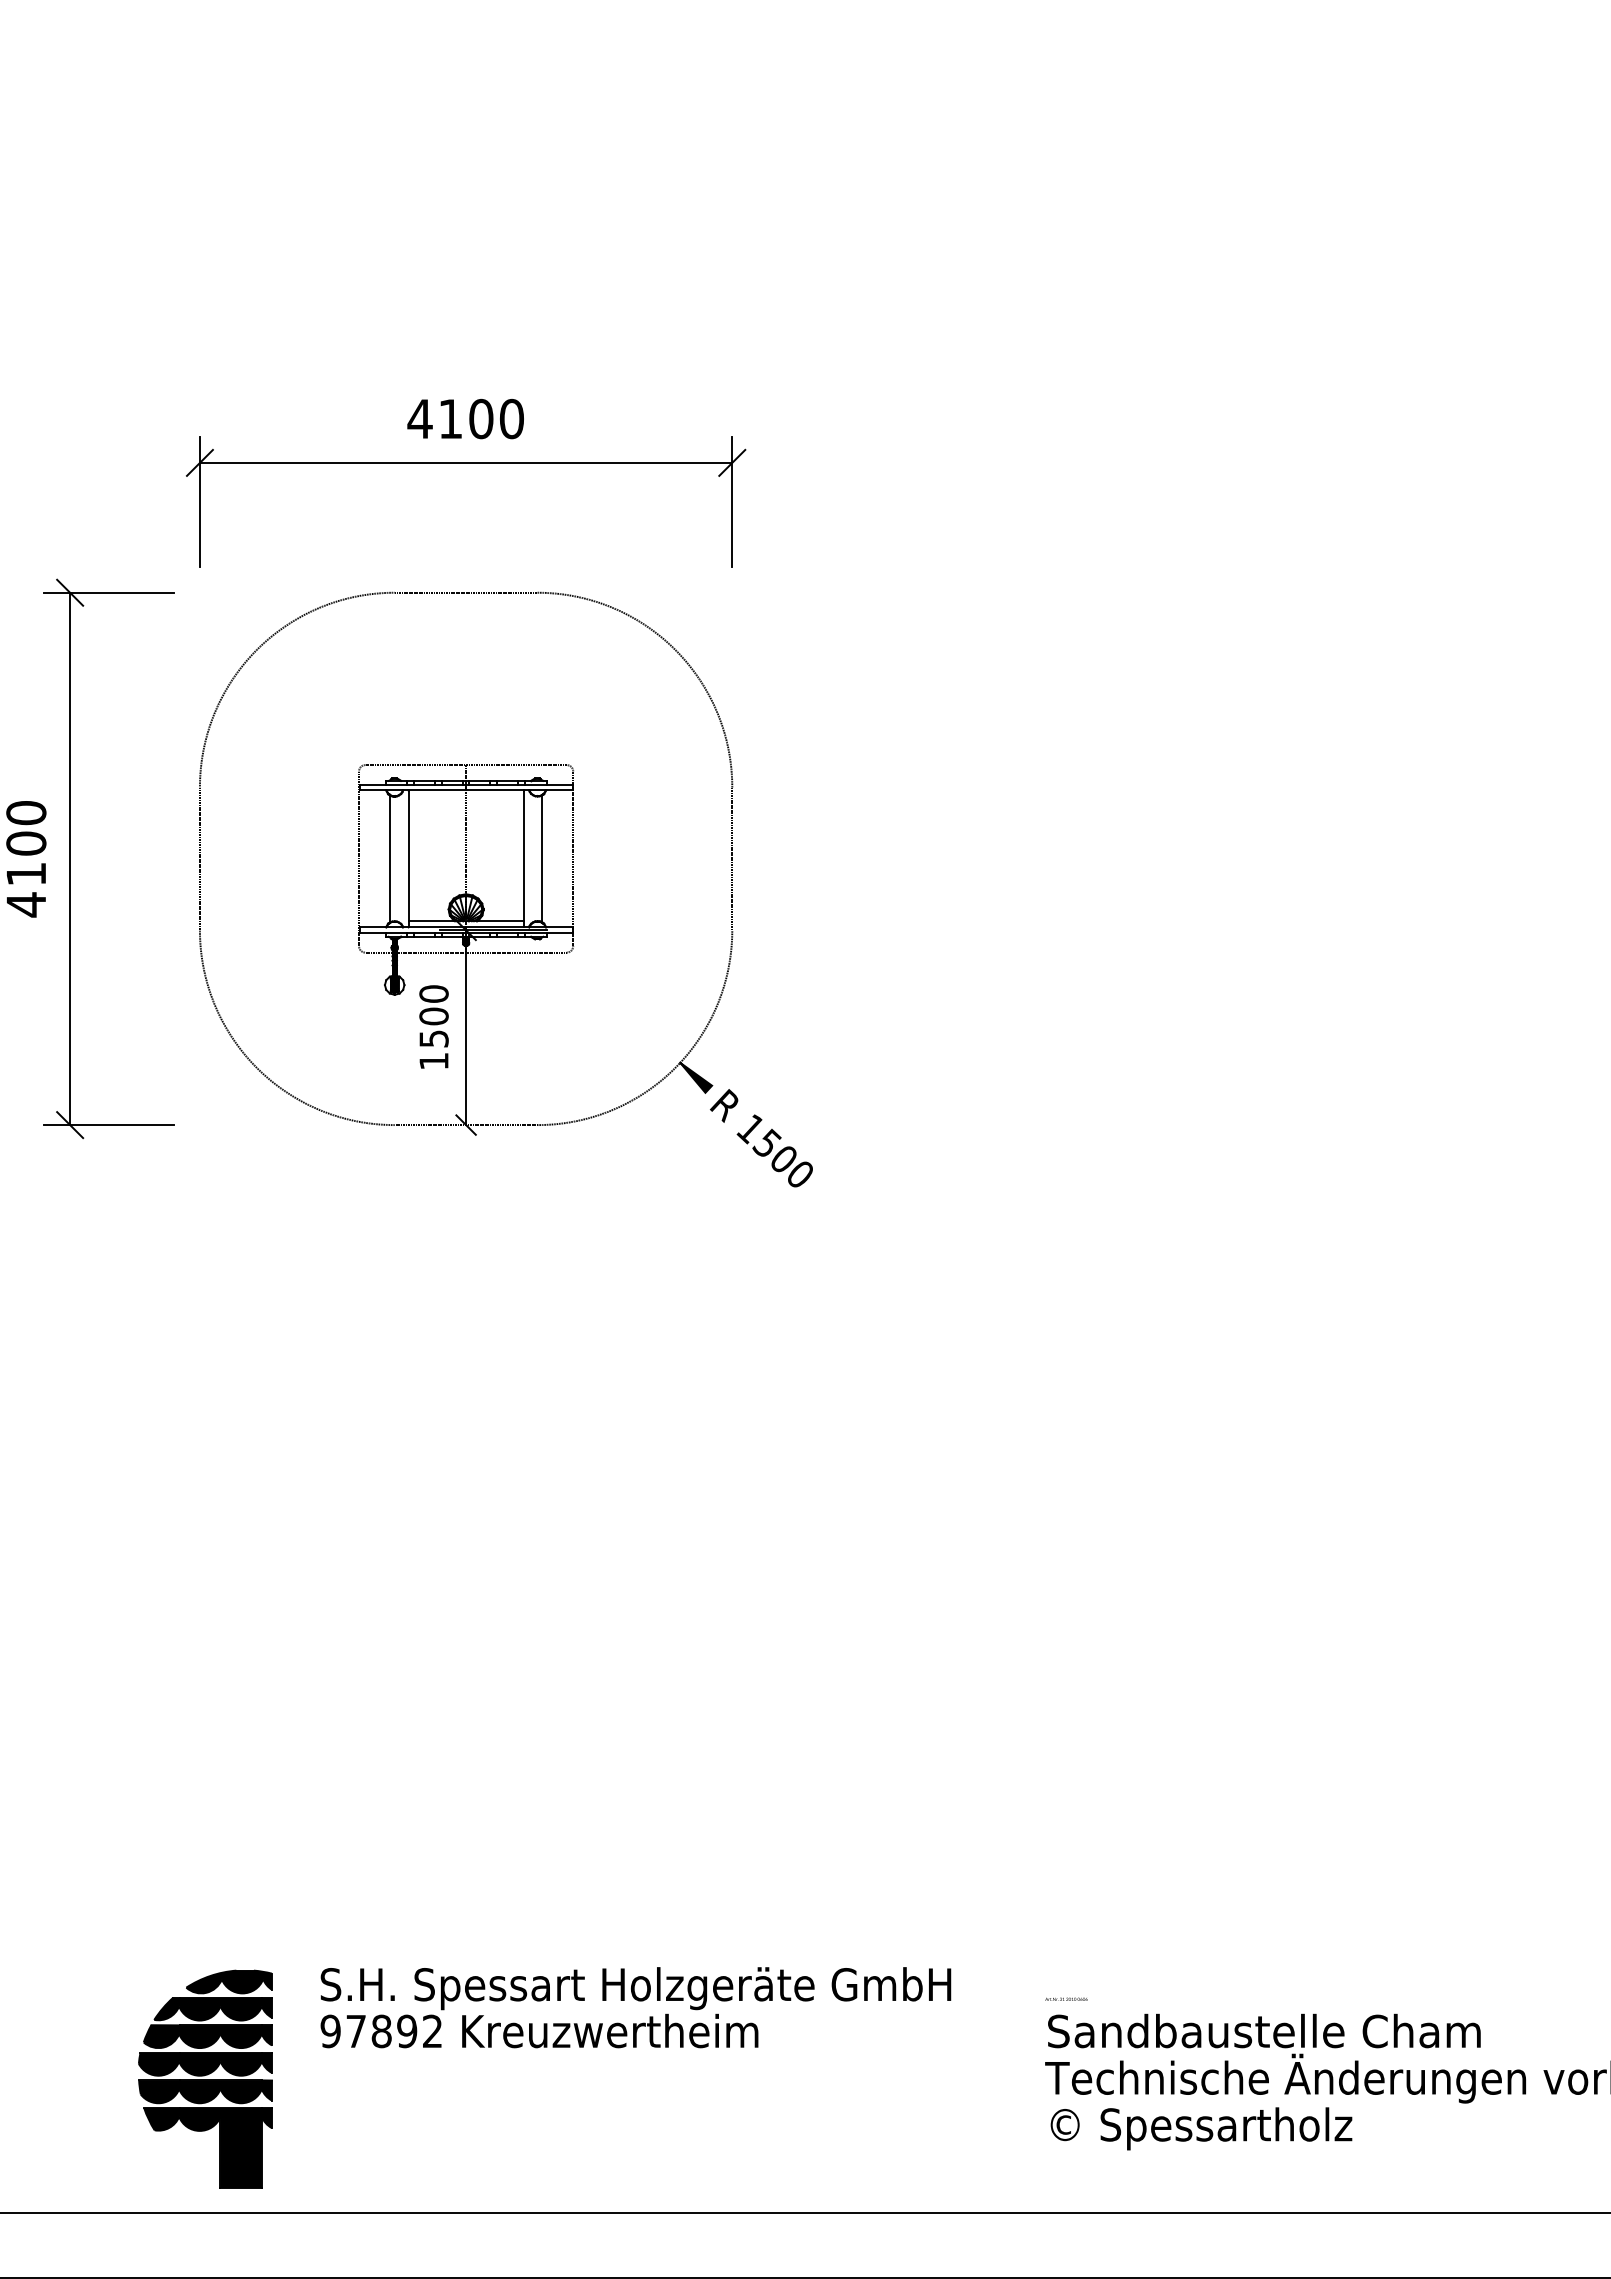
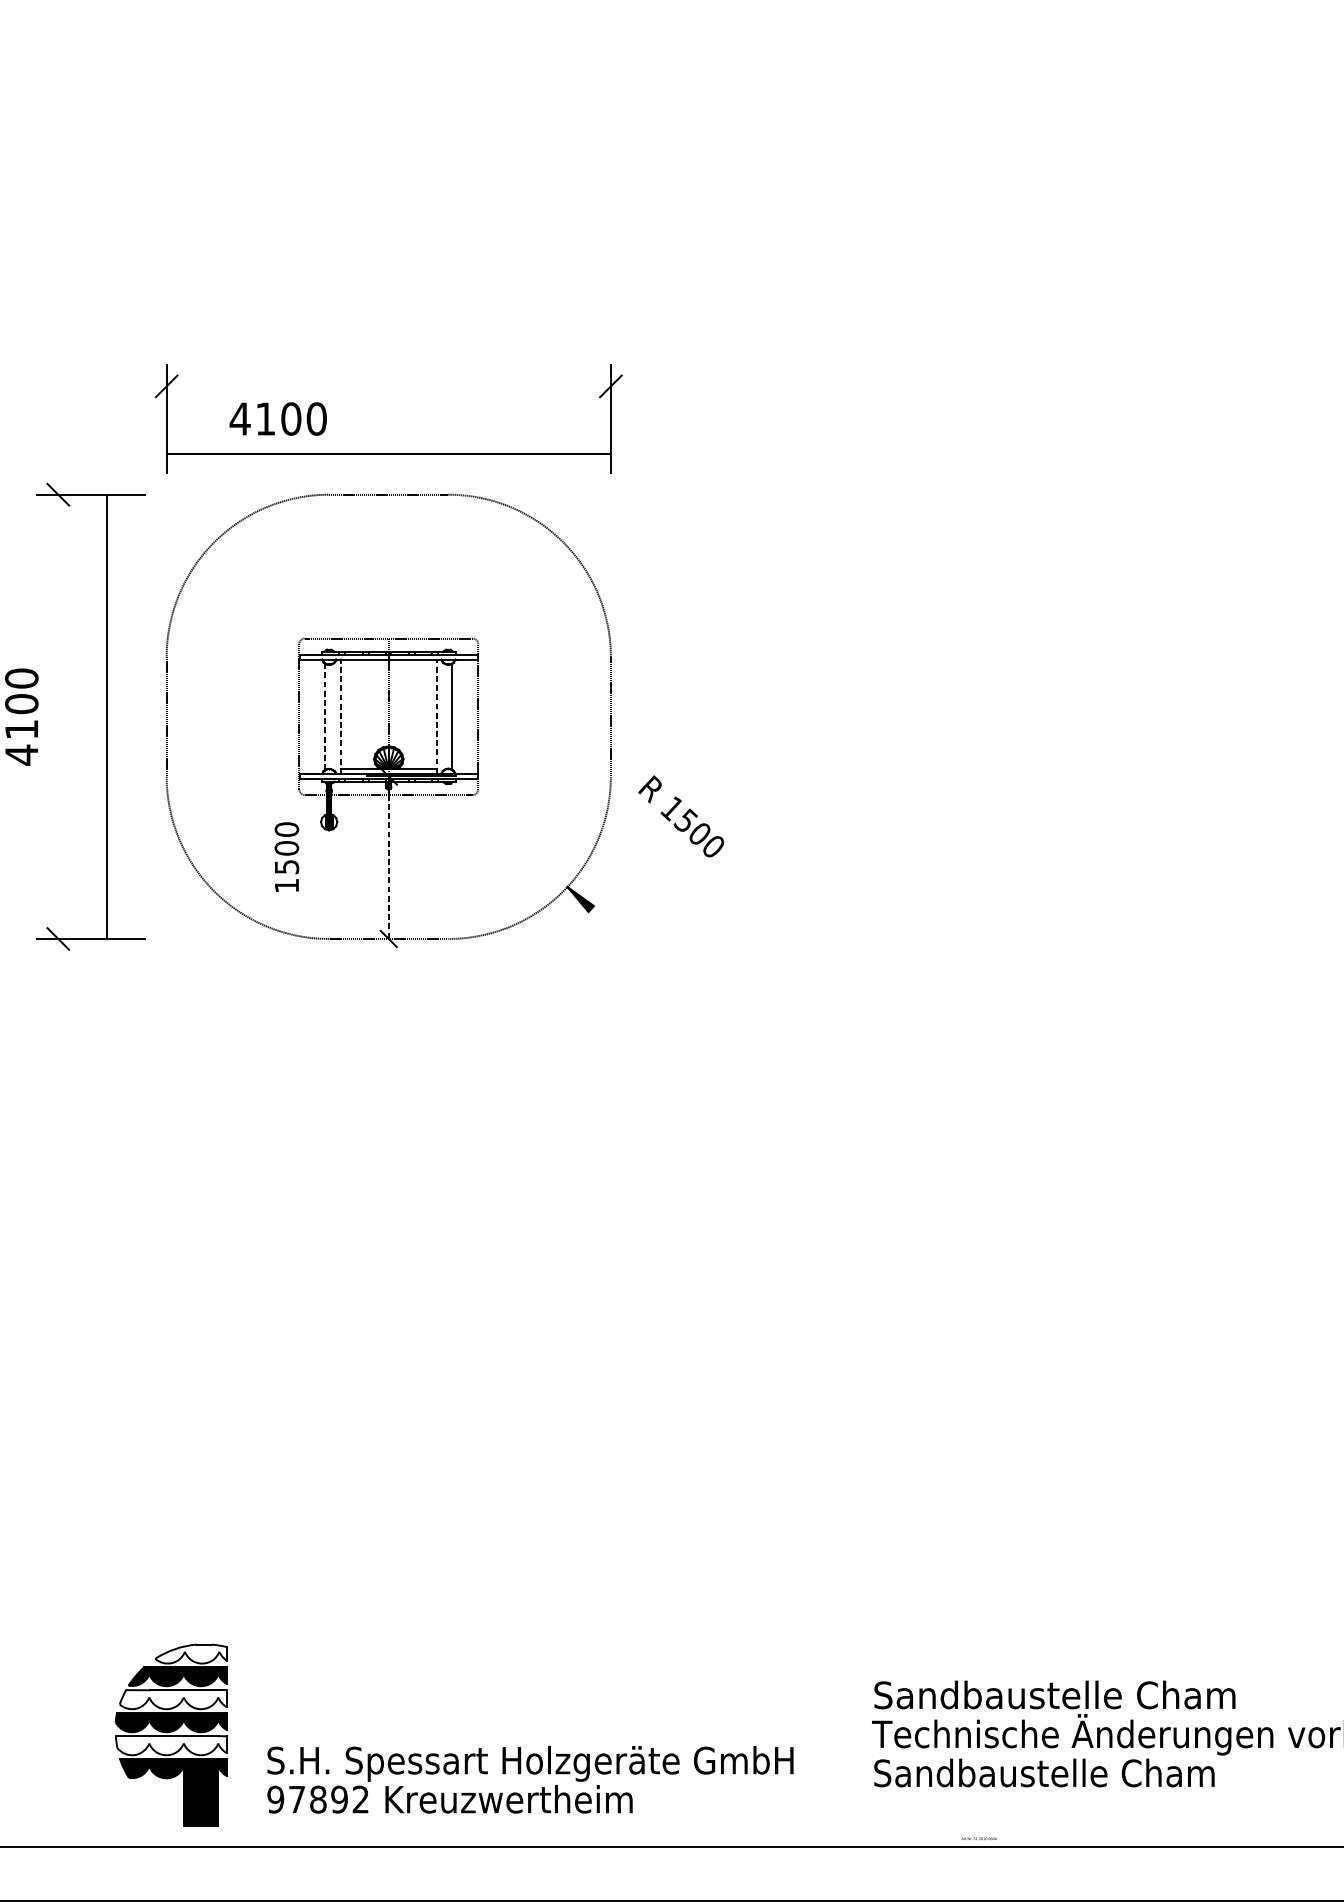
text: (465, 419) -> (278, 419), moved
line: (465, 462) -> (388, 453), moved
line: (70, 858) -> (107, 716), moved
line: (389, 858) -> (324, 716), solid -> dashed
line: (408, 858) -> (340, 716), solid -> dashed
line: (523, 858) -> (436, 716), solid -> dashed
text: (433, 1026) -> (286, 856), moved
line: (466, 1028) -> (389, 858), solid -> dashed
text: (761, 1138) -> (681, 816), moved
fill: (229, 1981) -> (191, 1653), removed
text: (1066, 1998) -> (979, 1838), moved
text: (635, 2007) -> (530, 1779), moved
fill: (207, 2036) -> (172, 1699), removed
fill: (205, 2091) -> (171, 1745), removed
text: (1251, 2128) -> (1044, 1776), © Spessartholz -> Sandbaustelle Cham

